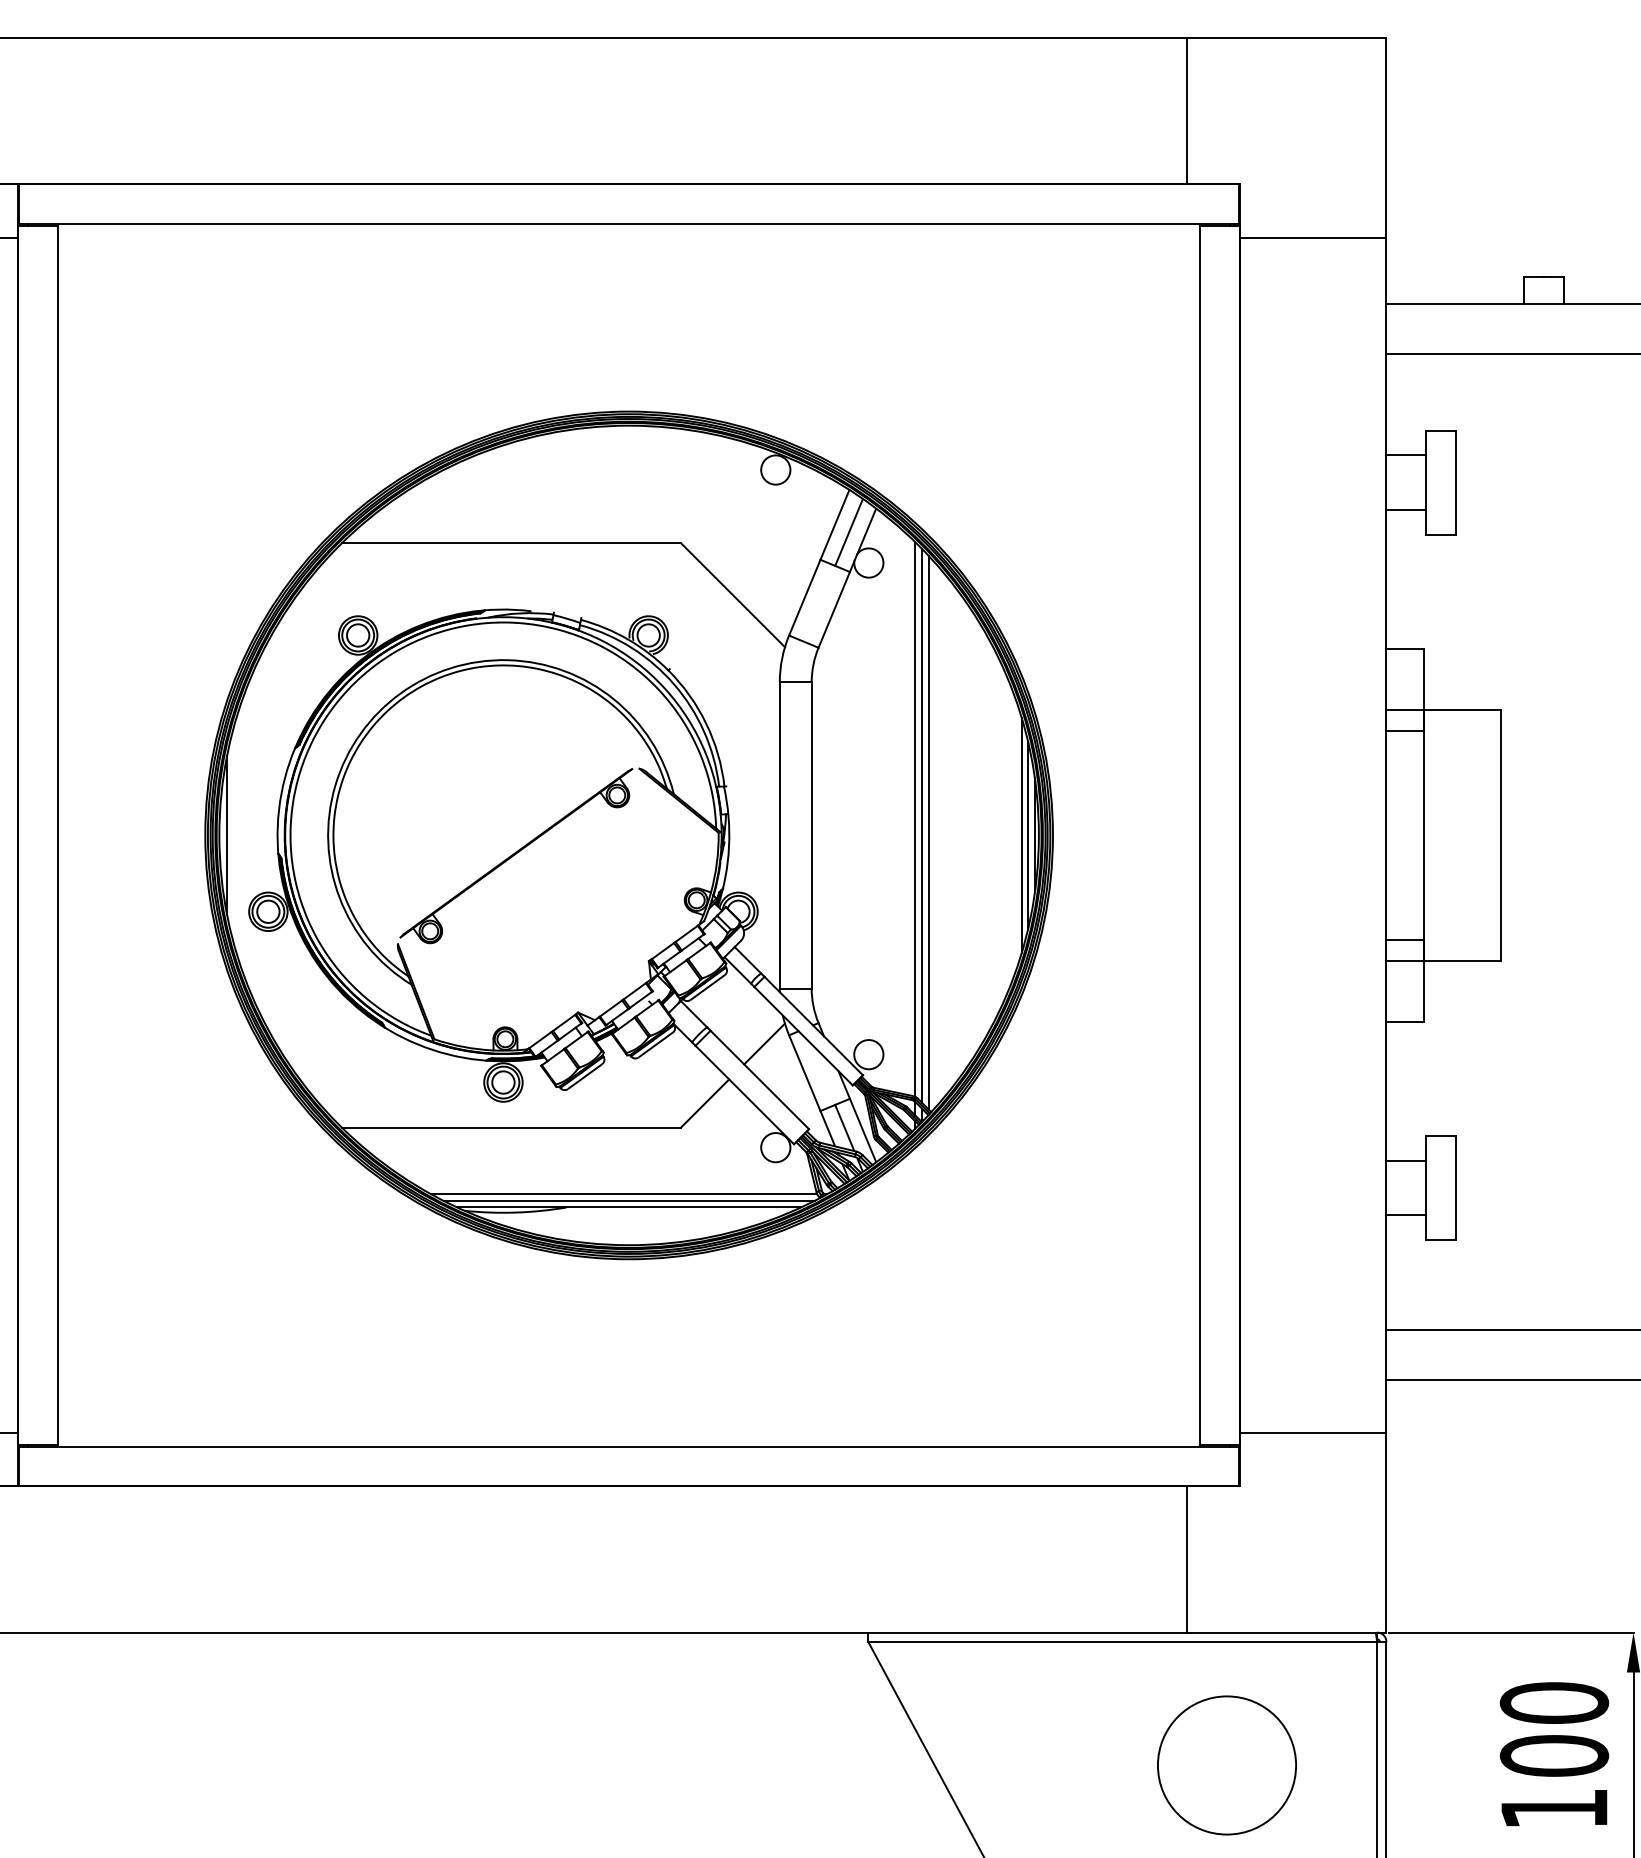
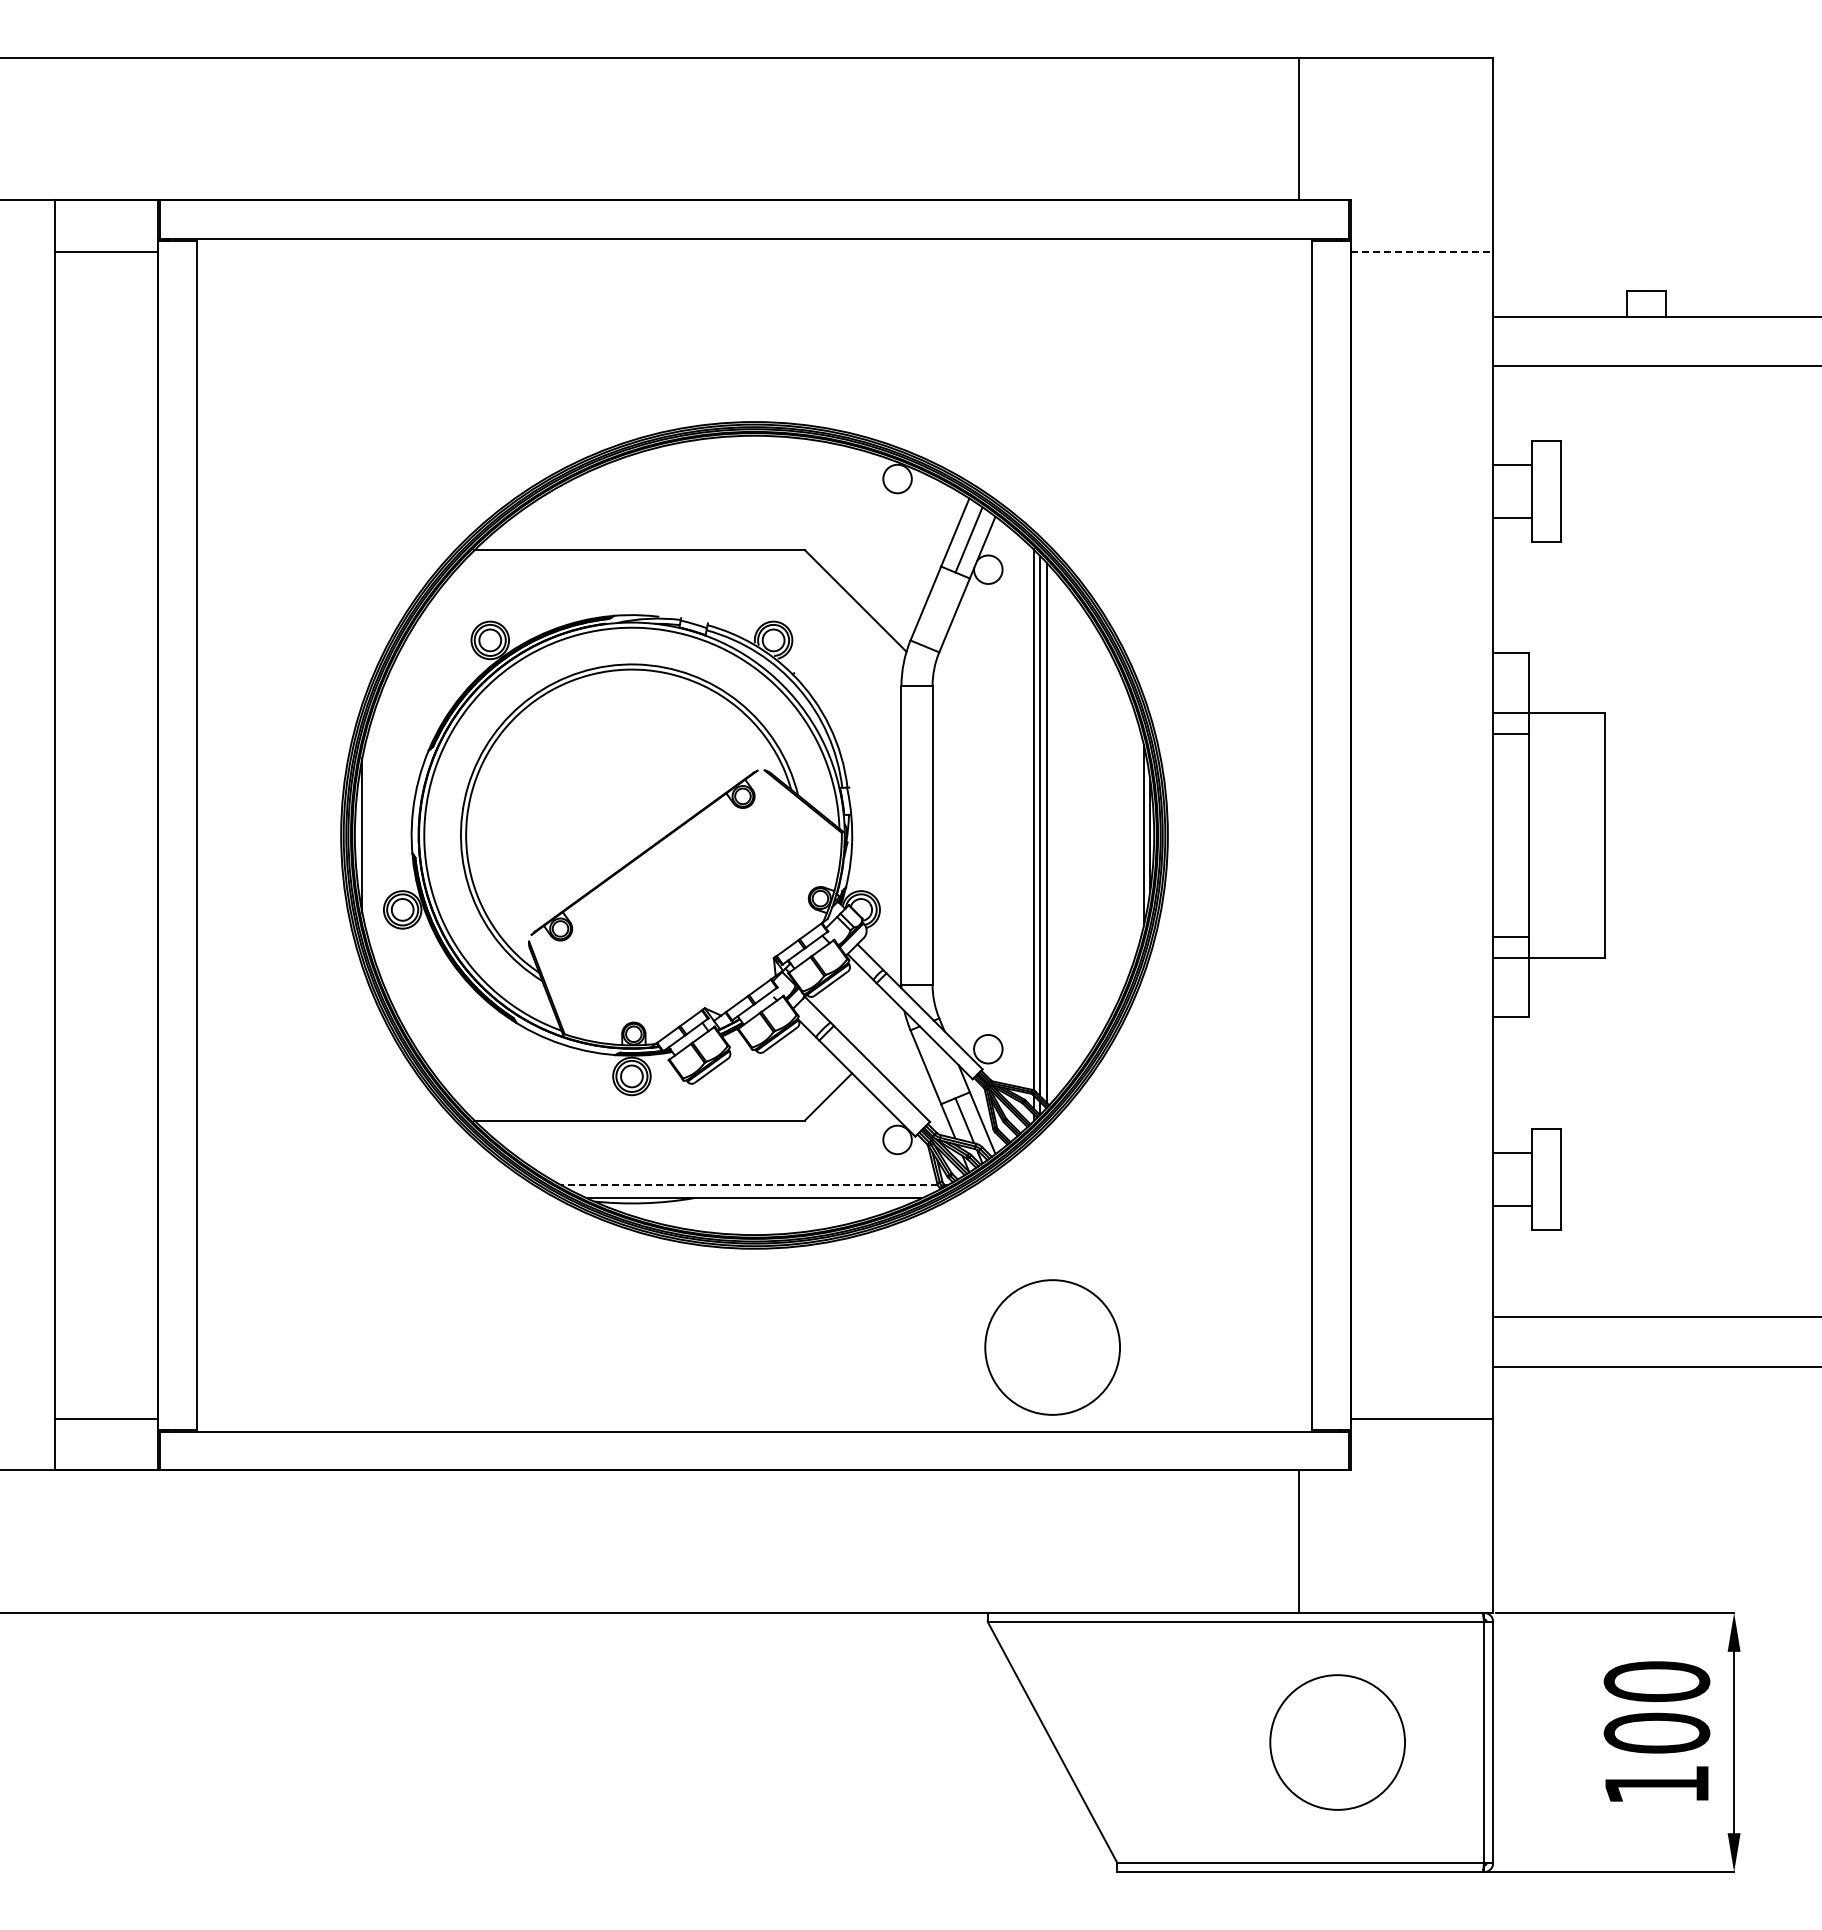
line: (1314, 237) -> (1422, 252), solid -> dashed
line: (1021, 835) -> (1137, 835), removed
line: (764, 1043) -> (886, 1038), removed
line: (623, 1194) -> (749, 1185), solid -> dashed
line: (629, 1200) -> (754, 1191), removed
circle: (934, 1360) -> (1052, 1347), added

